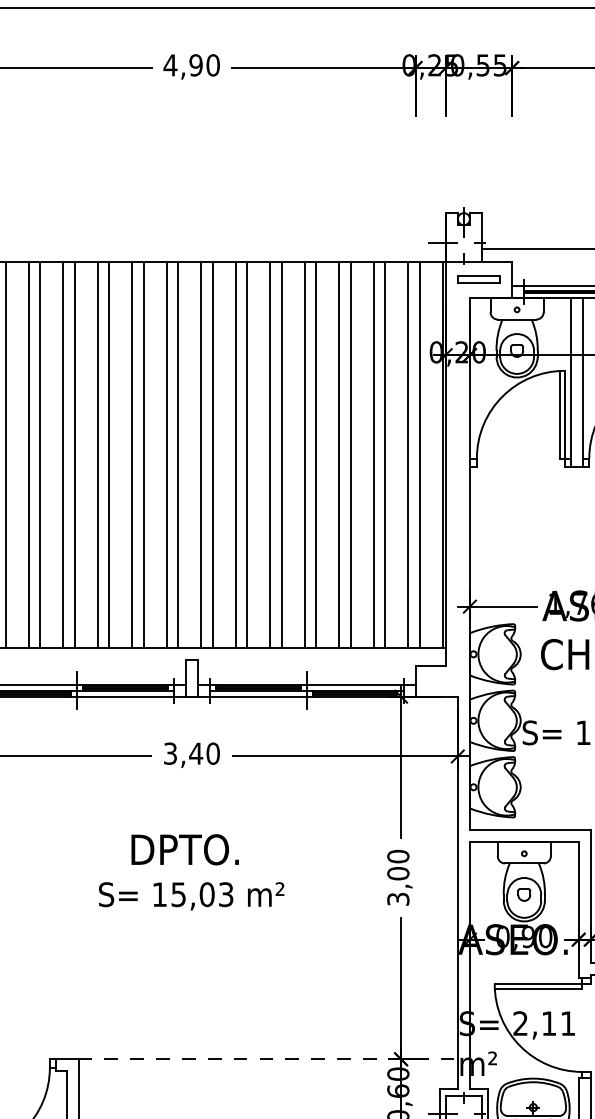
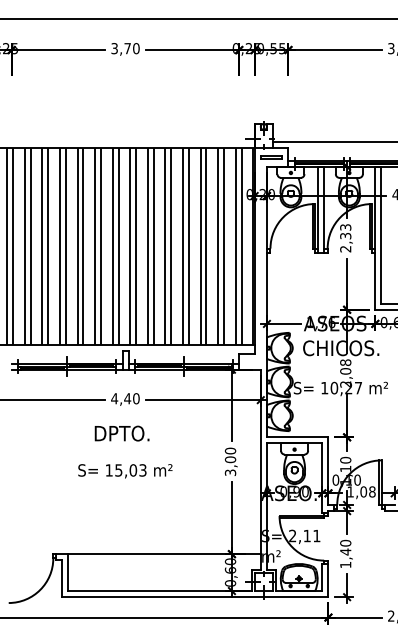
text: (183, 65) -> (121, 48), 4,90 -> 3,70
text: (170, 753) -> (114, 398), 3,40 -> 4,40
text: (183, 849) -> (121, 433), moved
line: (268, 1059) -> (164, 554), dashed -> solid

